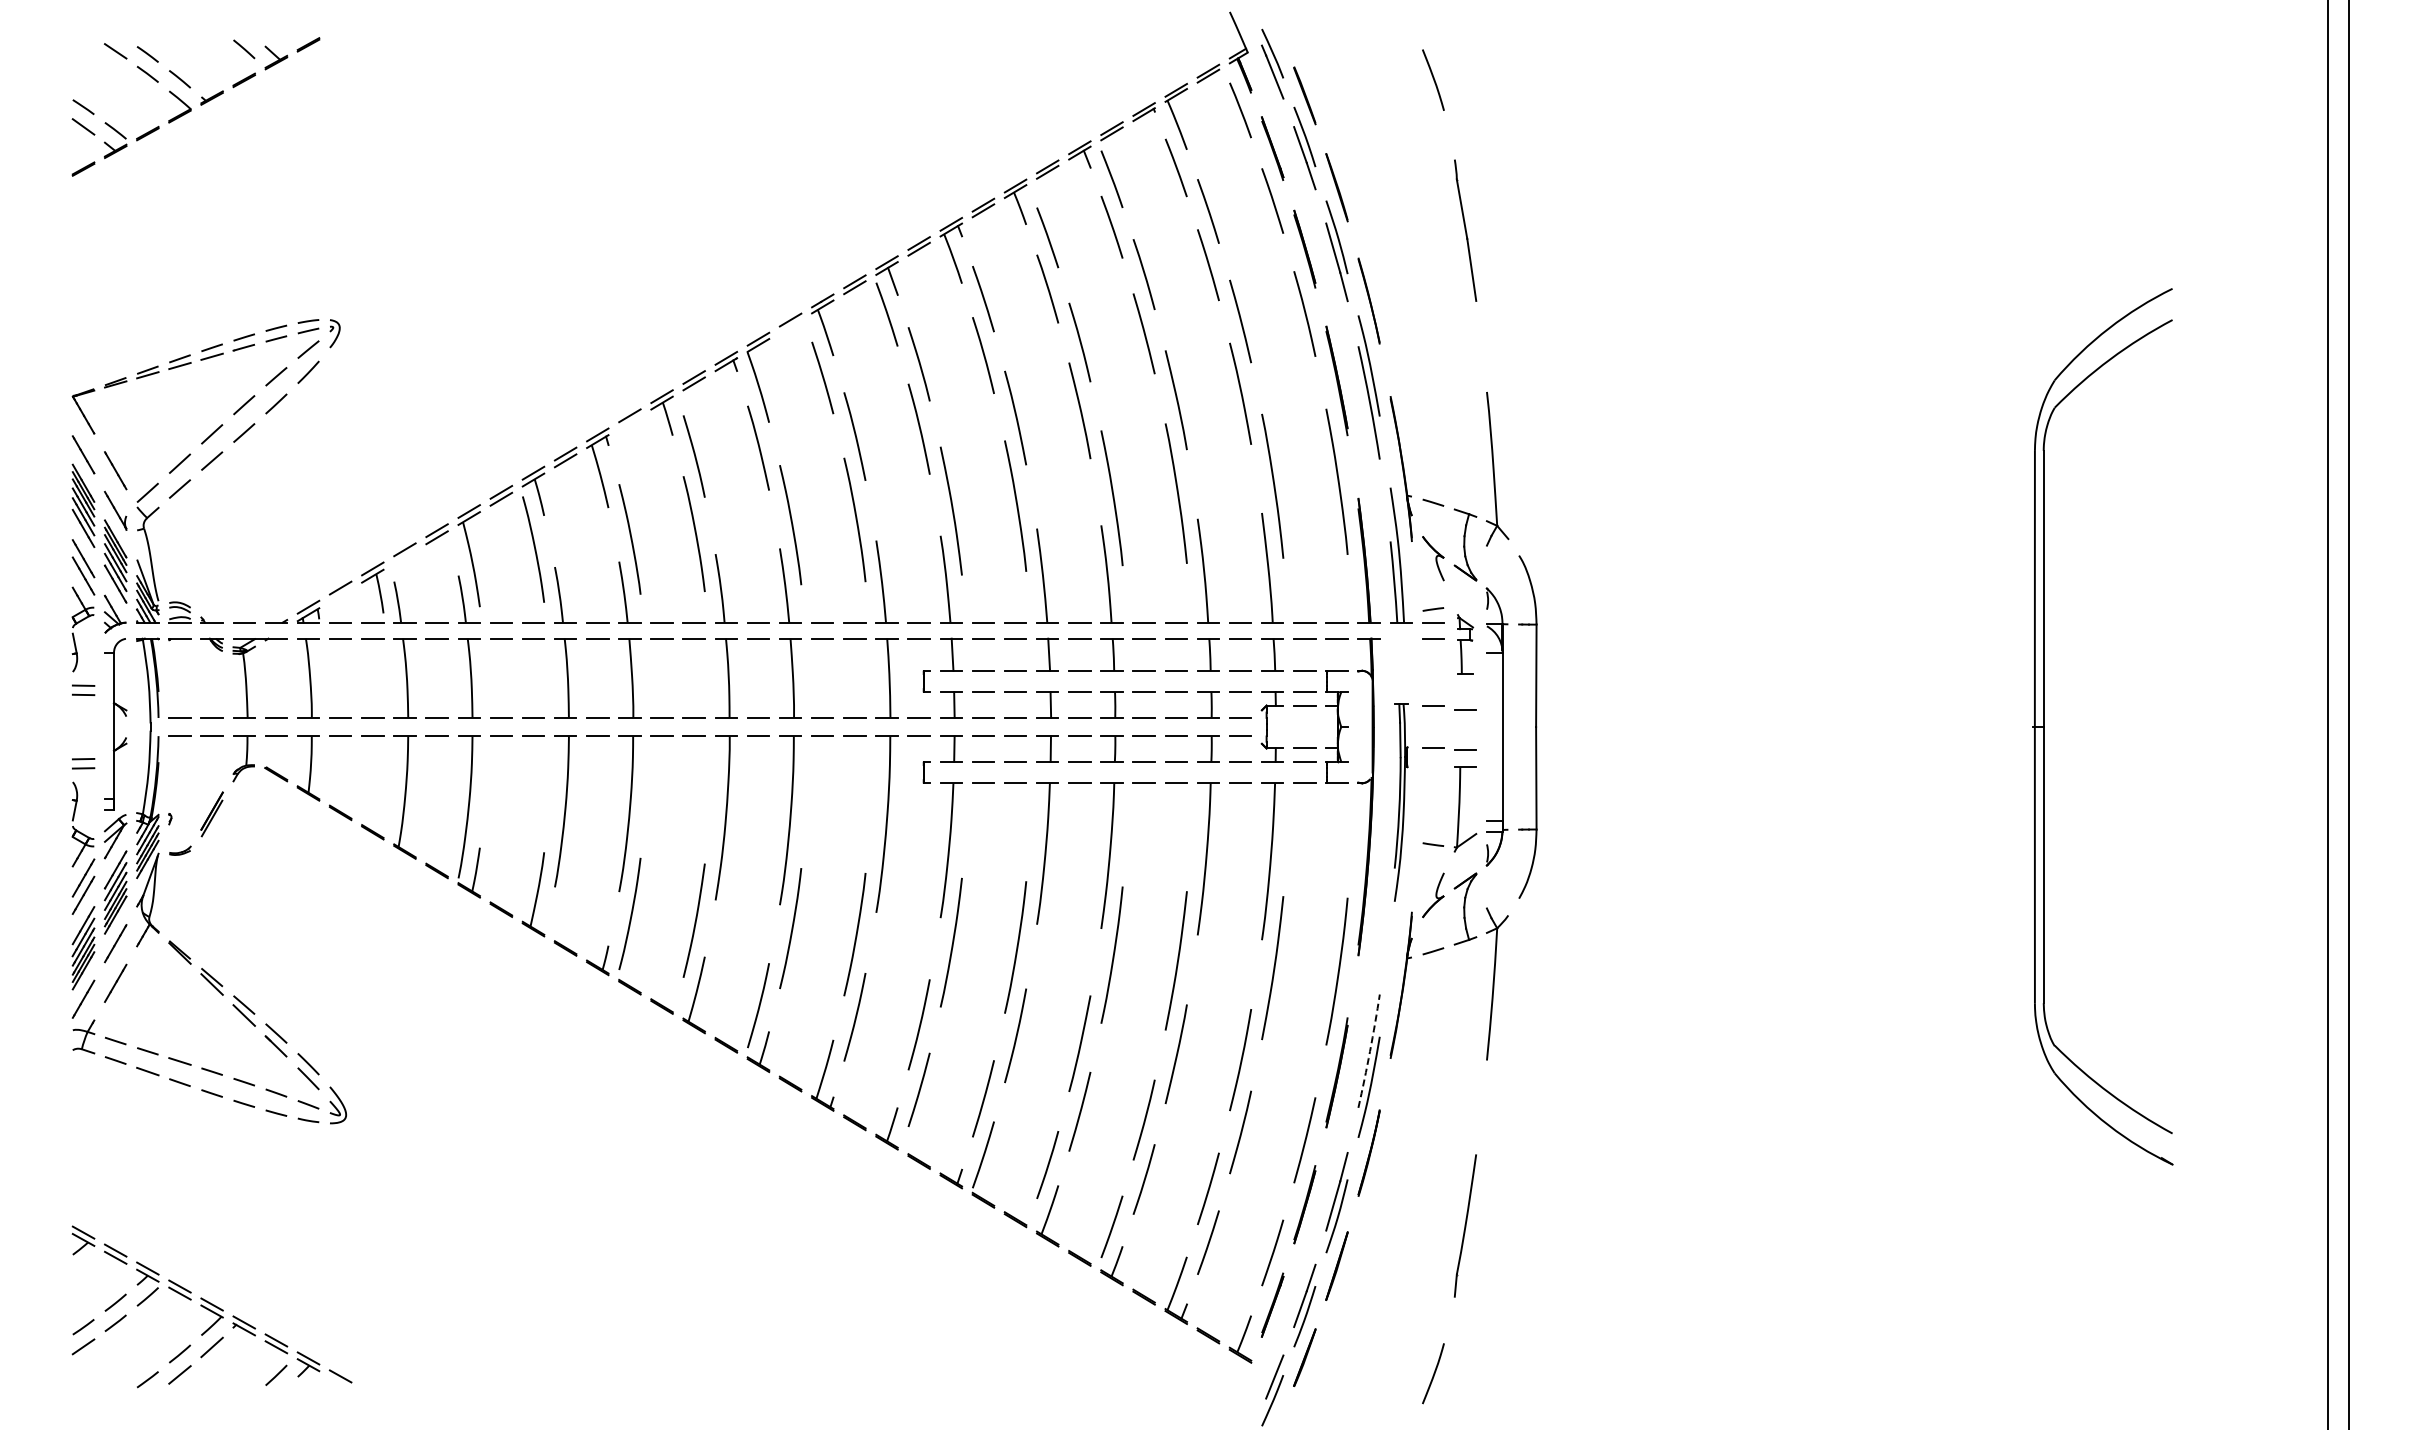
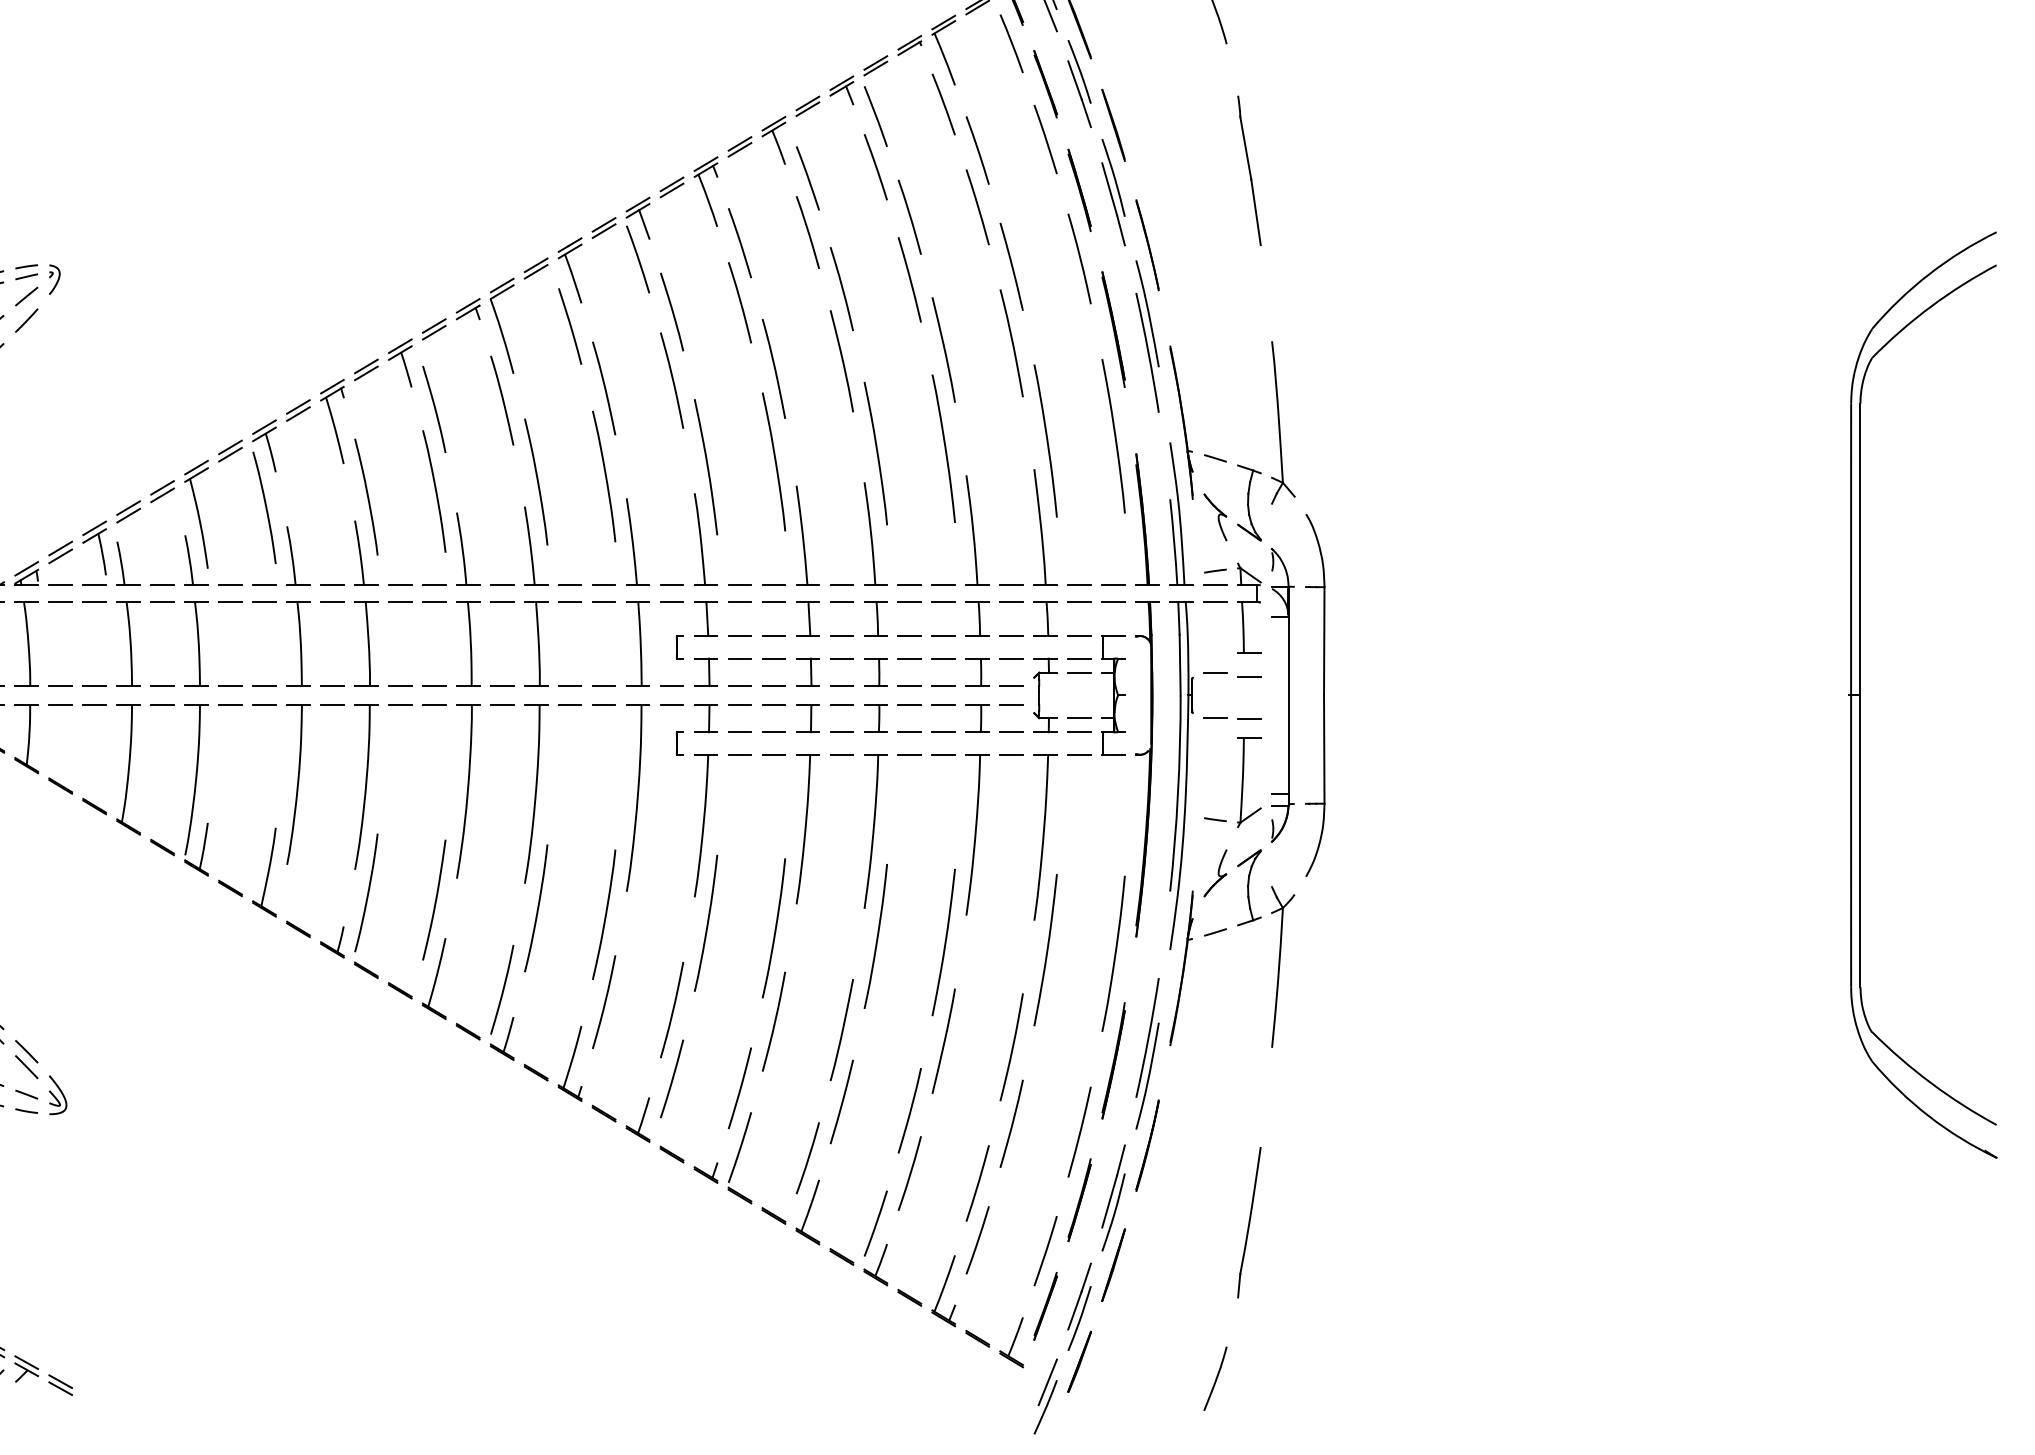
line: (790, 325) -> (536, 271), added
line: (629, 421) -> (365, 372), added
line: (404, 556) -> (128, 515), added
line: (340, 595) -> (60, 556), added
part: (1465, 644) -> (1249, 608), size x1.43
part: (1400, 802) -> (1180, 775), size x1.67
arc: (1370, 1051) -> (1149, 1038), dashed -> solid
line: (340, 1383) -> (60, 1389), added

